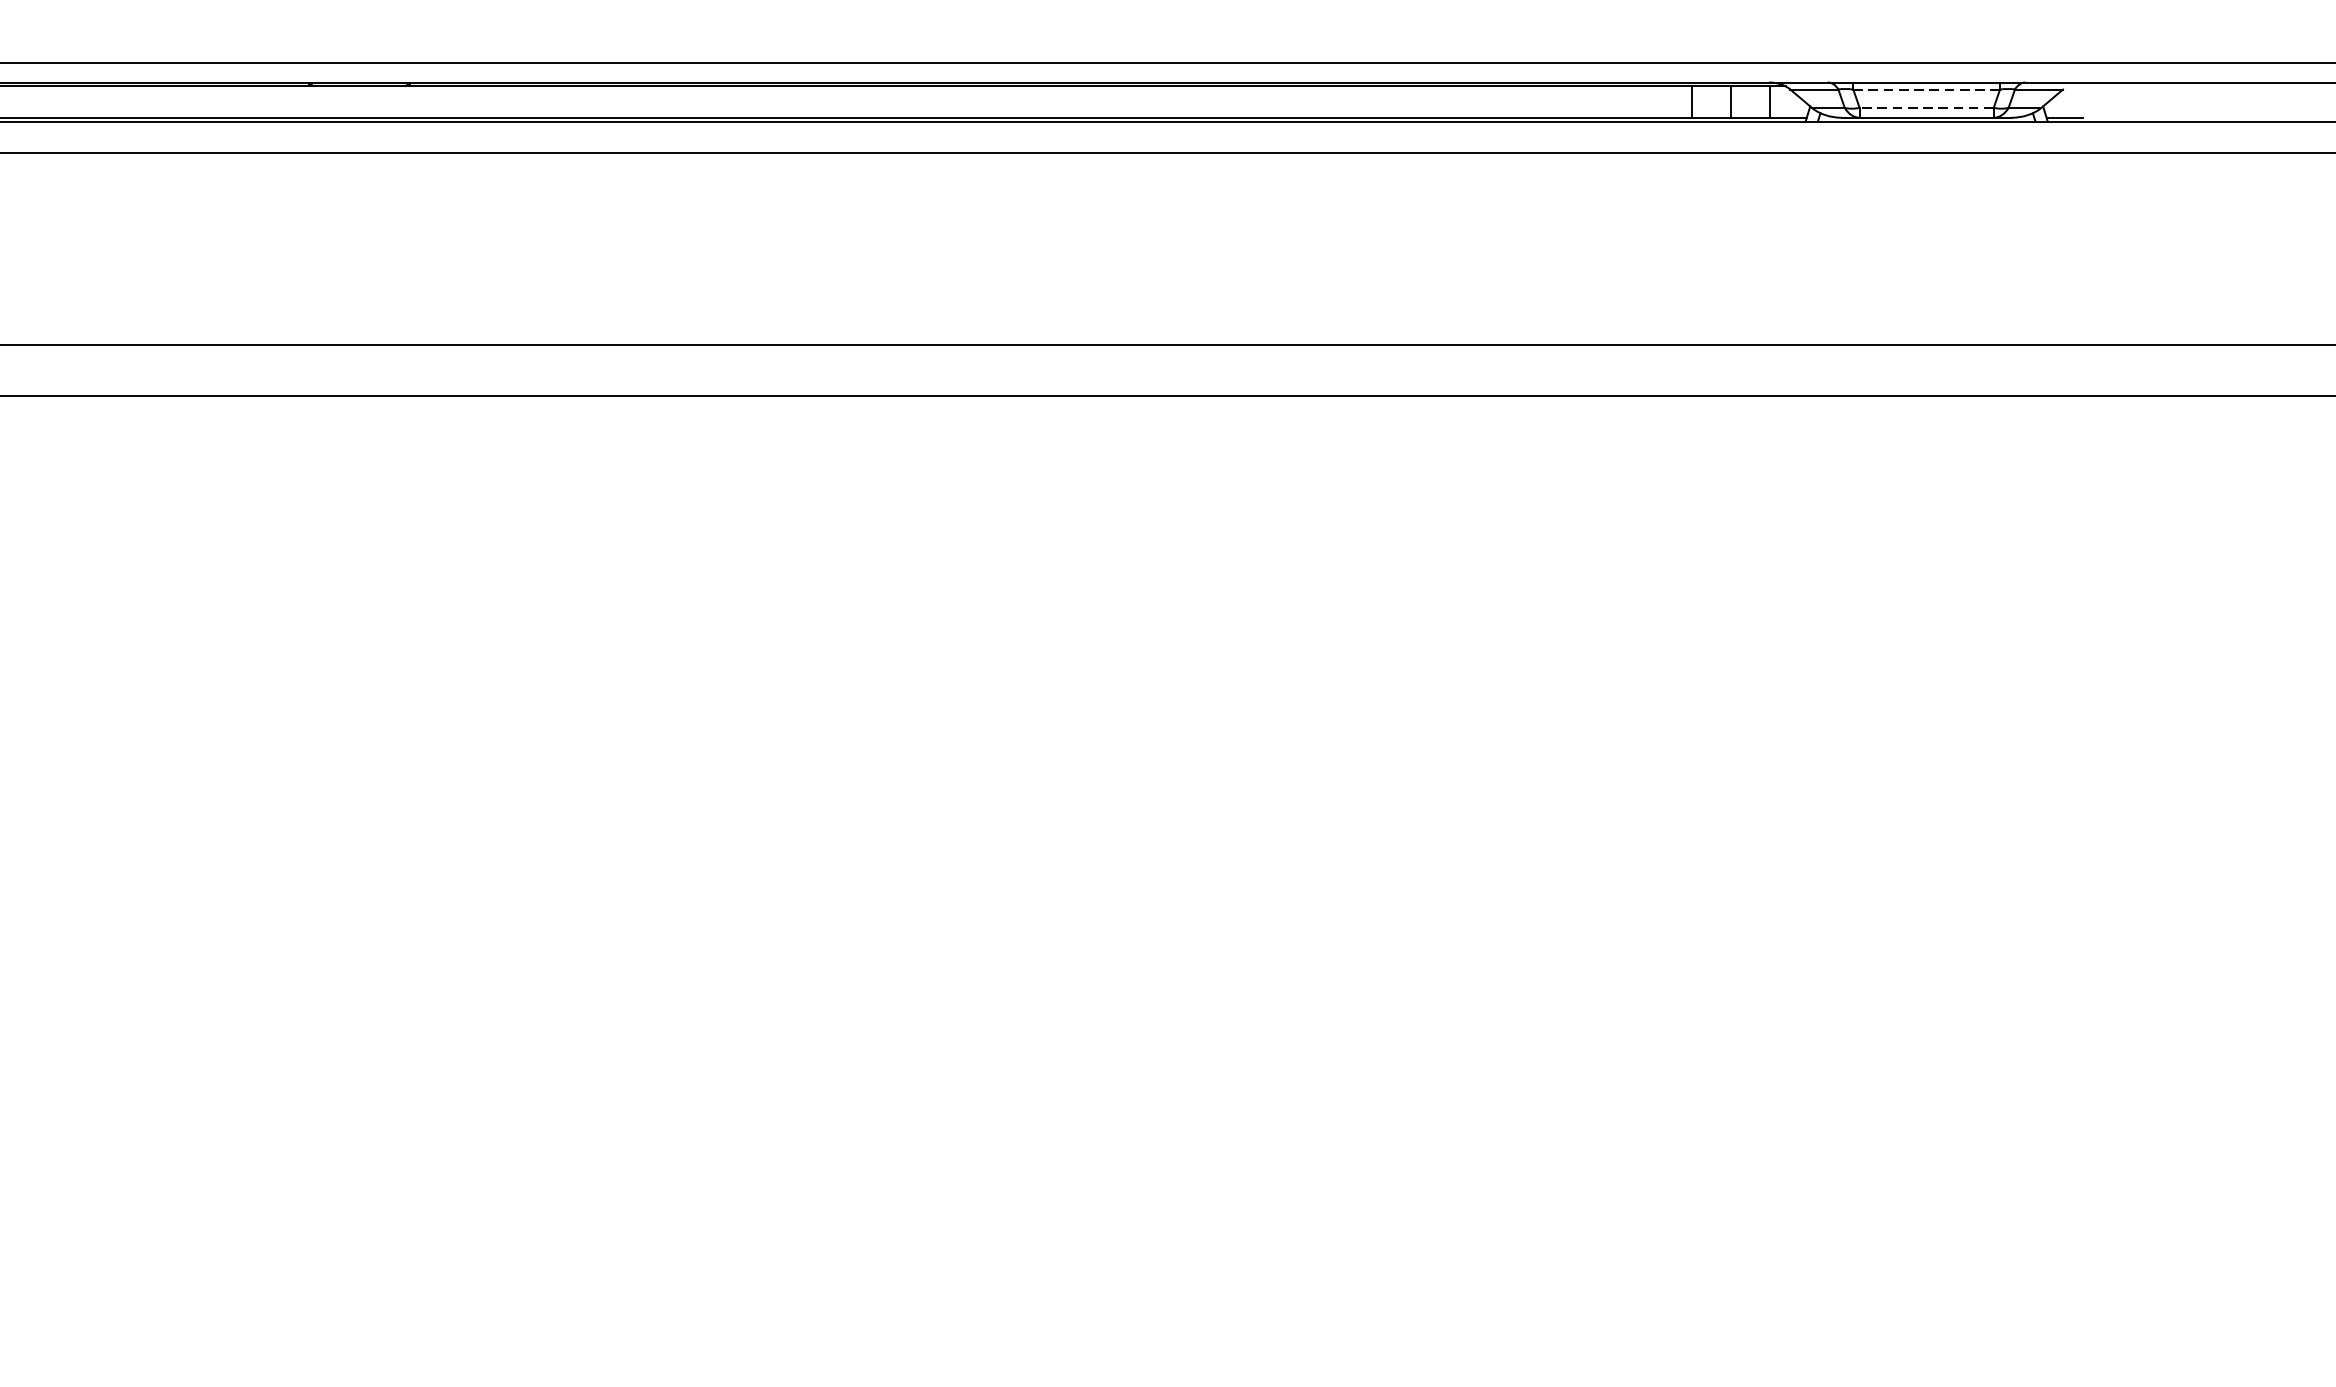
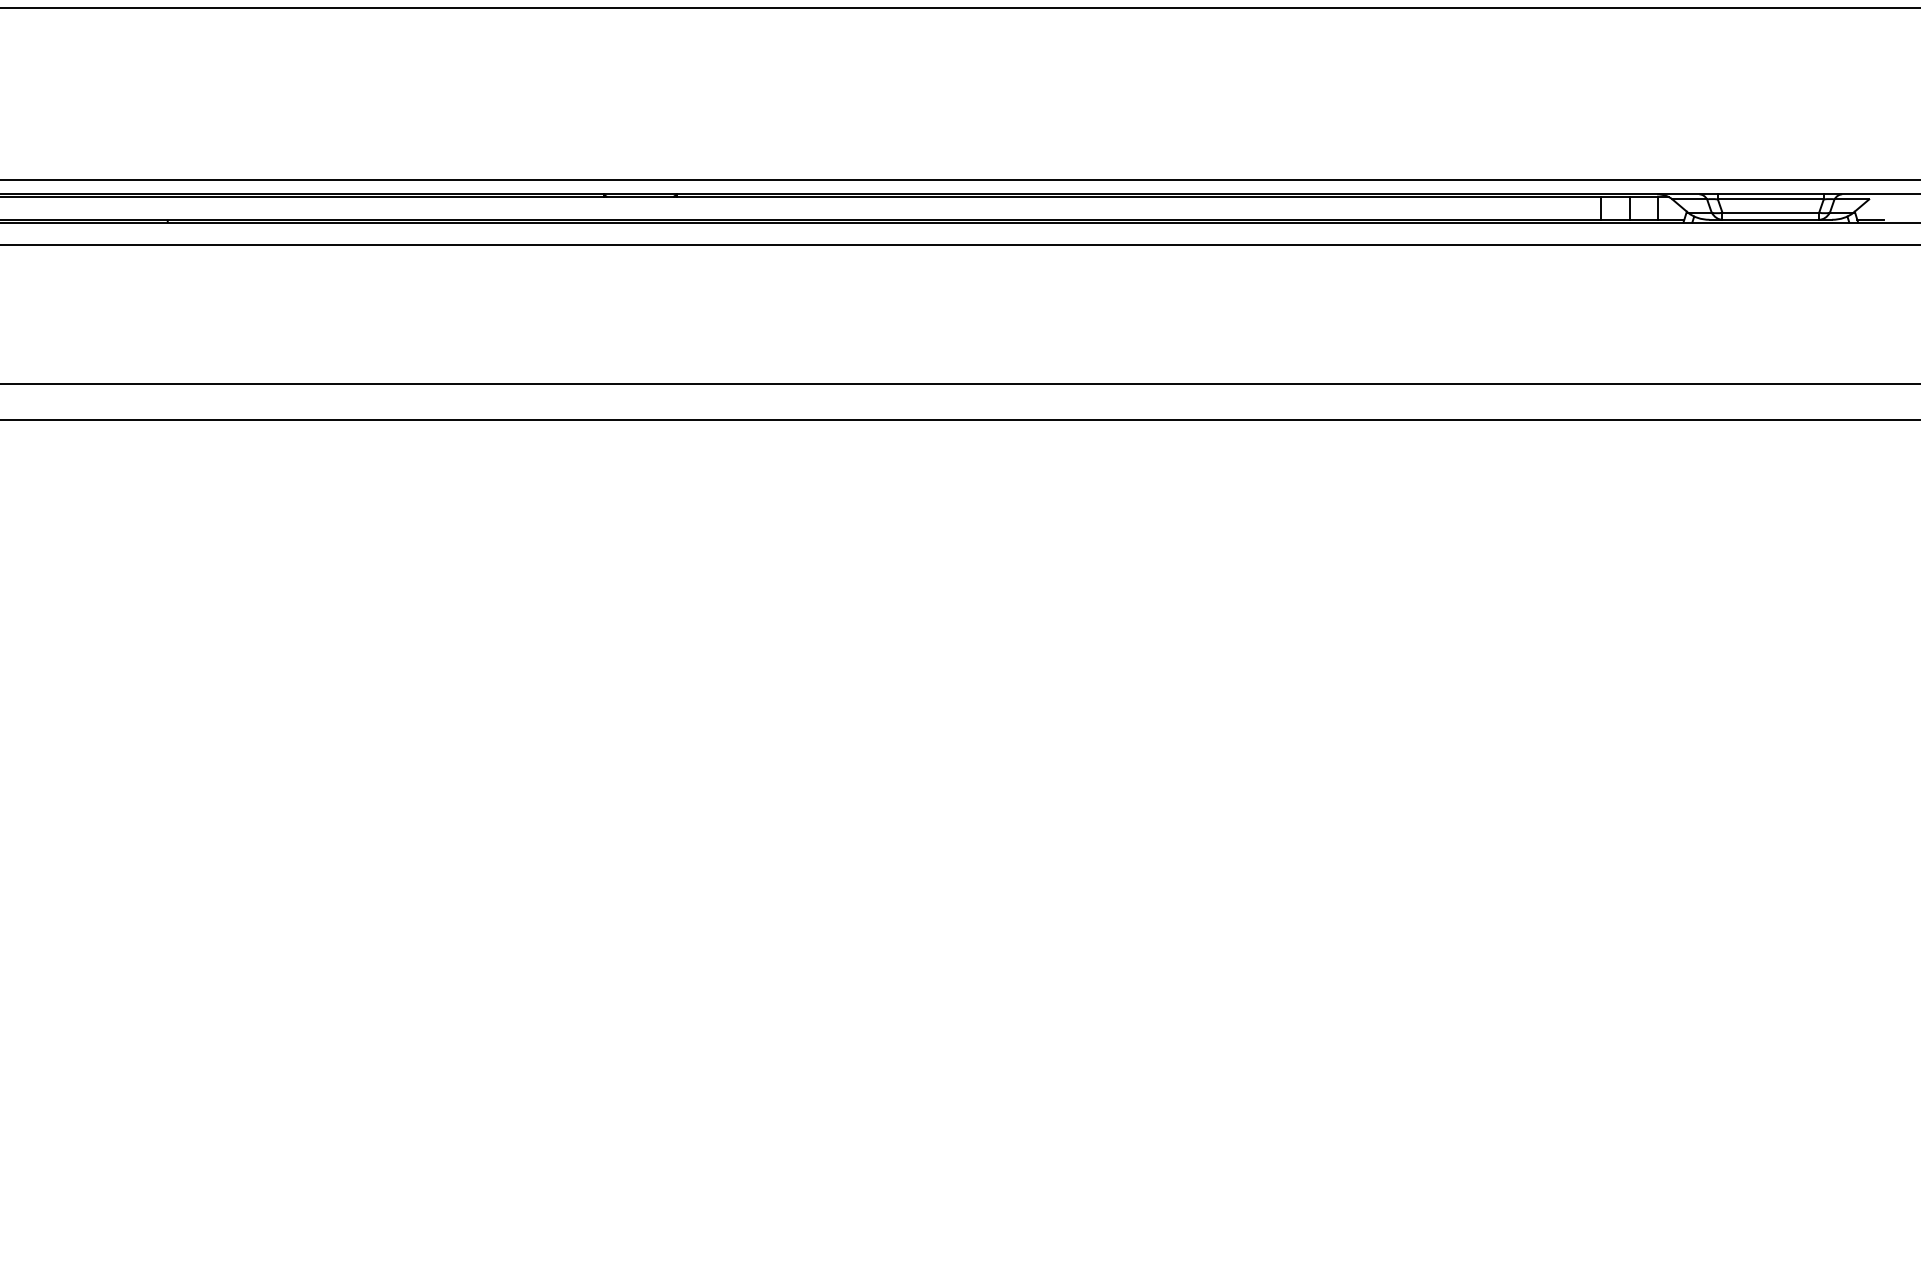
line: (1926, 89) -> (1770, 199), dashed -> solid
line: (1926, 107) -> (1770, 212), dashed -> solid

